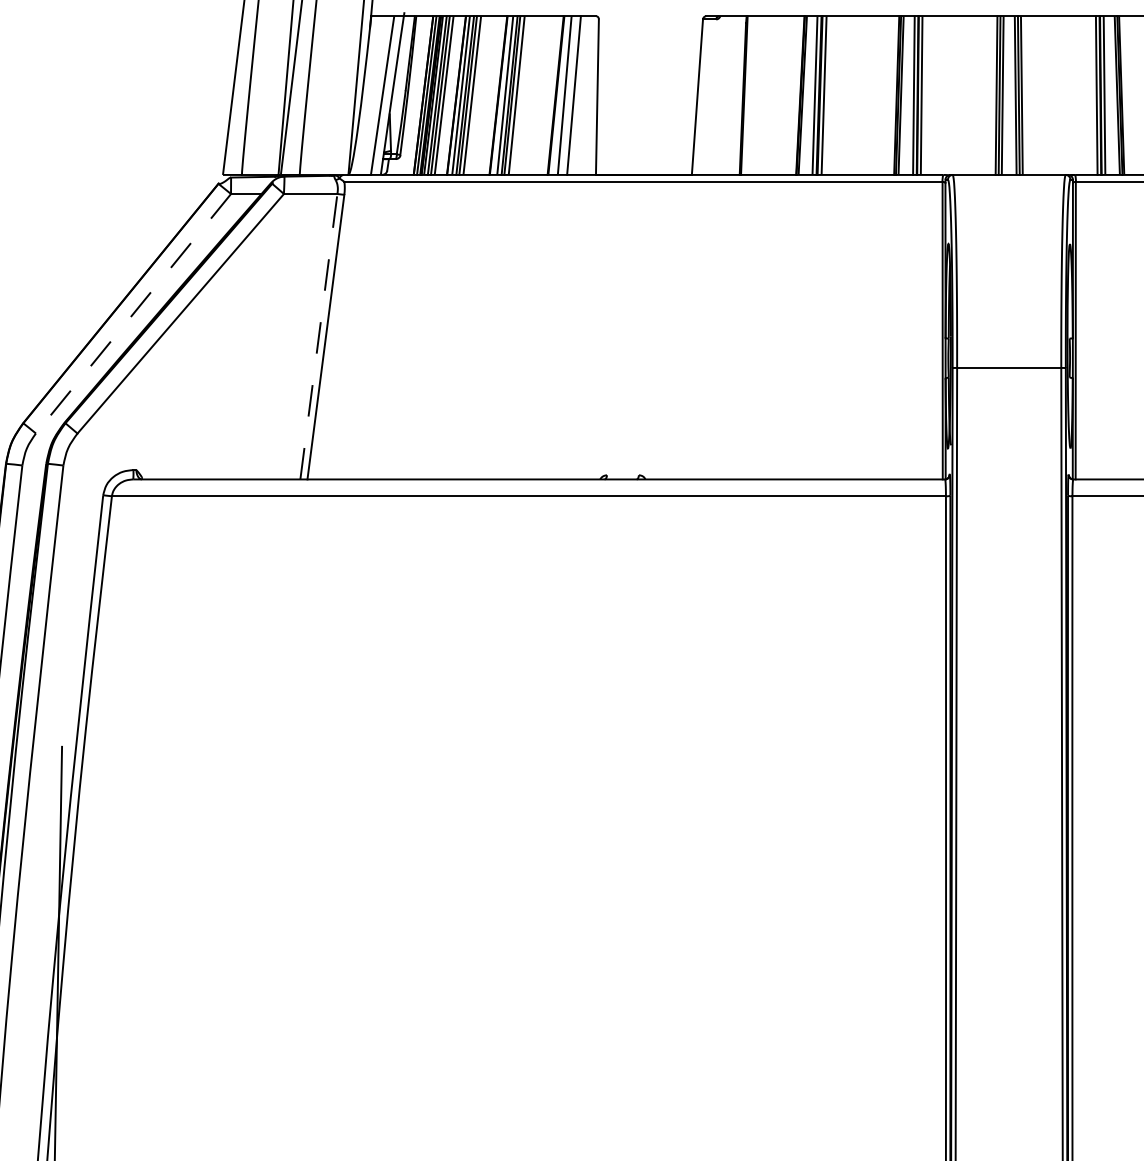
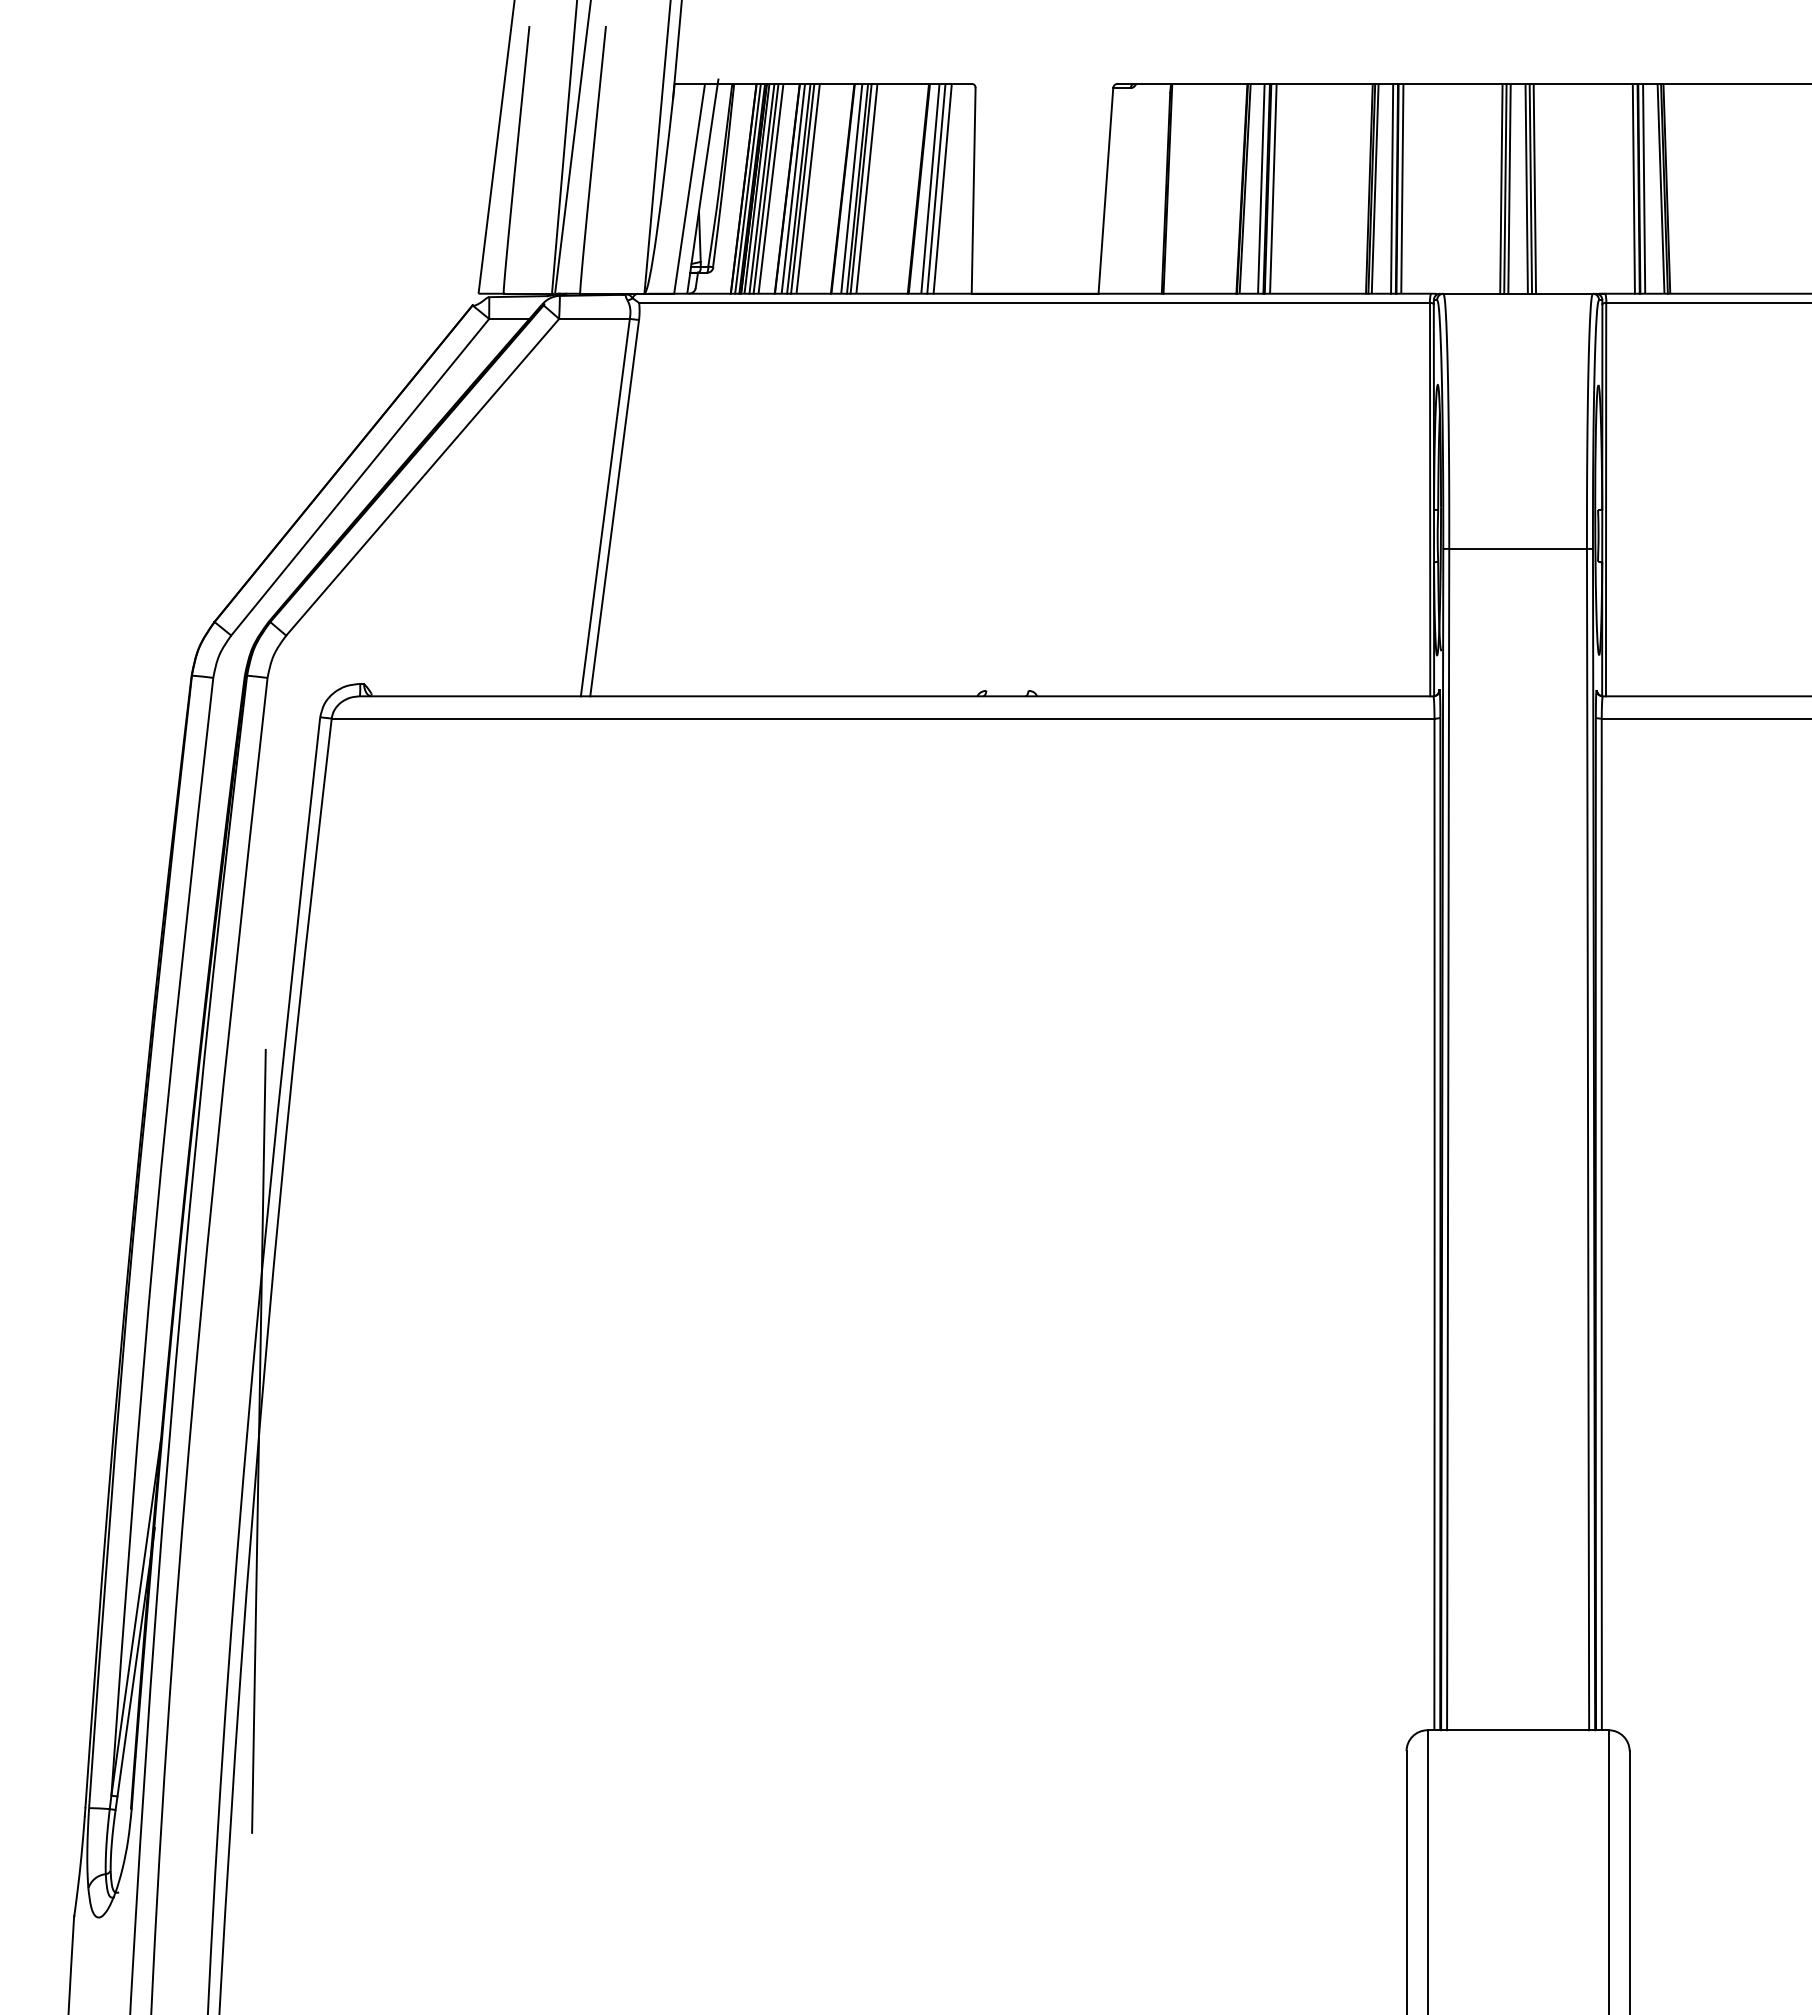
line: (569, 95) -> (936, 188), added
line: (132, 313) -> (359, 477), dashed -> solid
line: (318, 336) -> (605, 507), dashed -> solid

